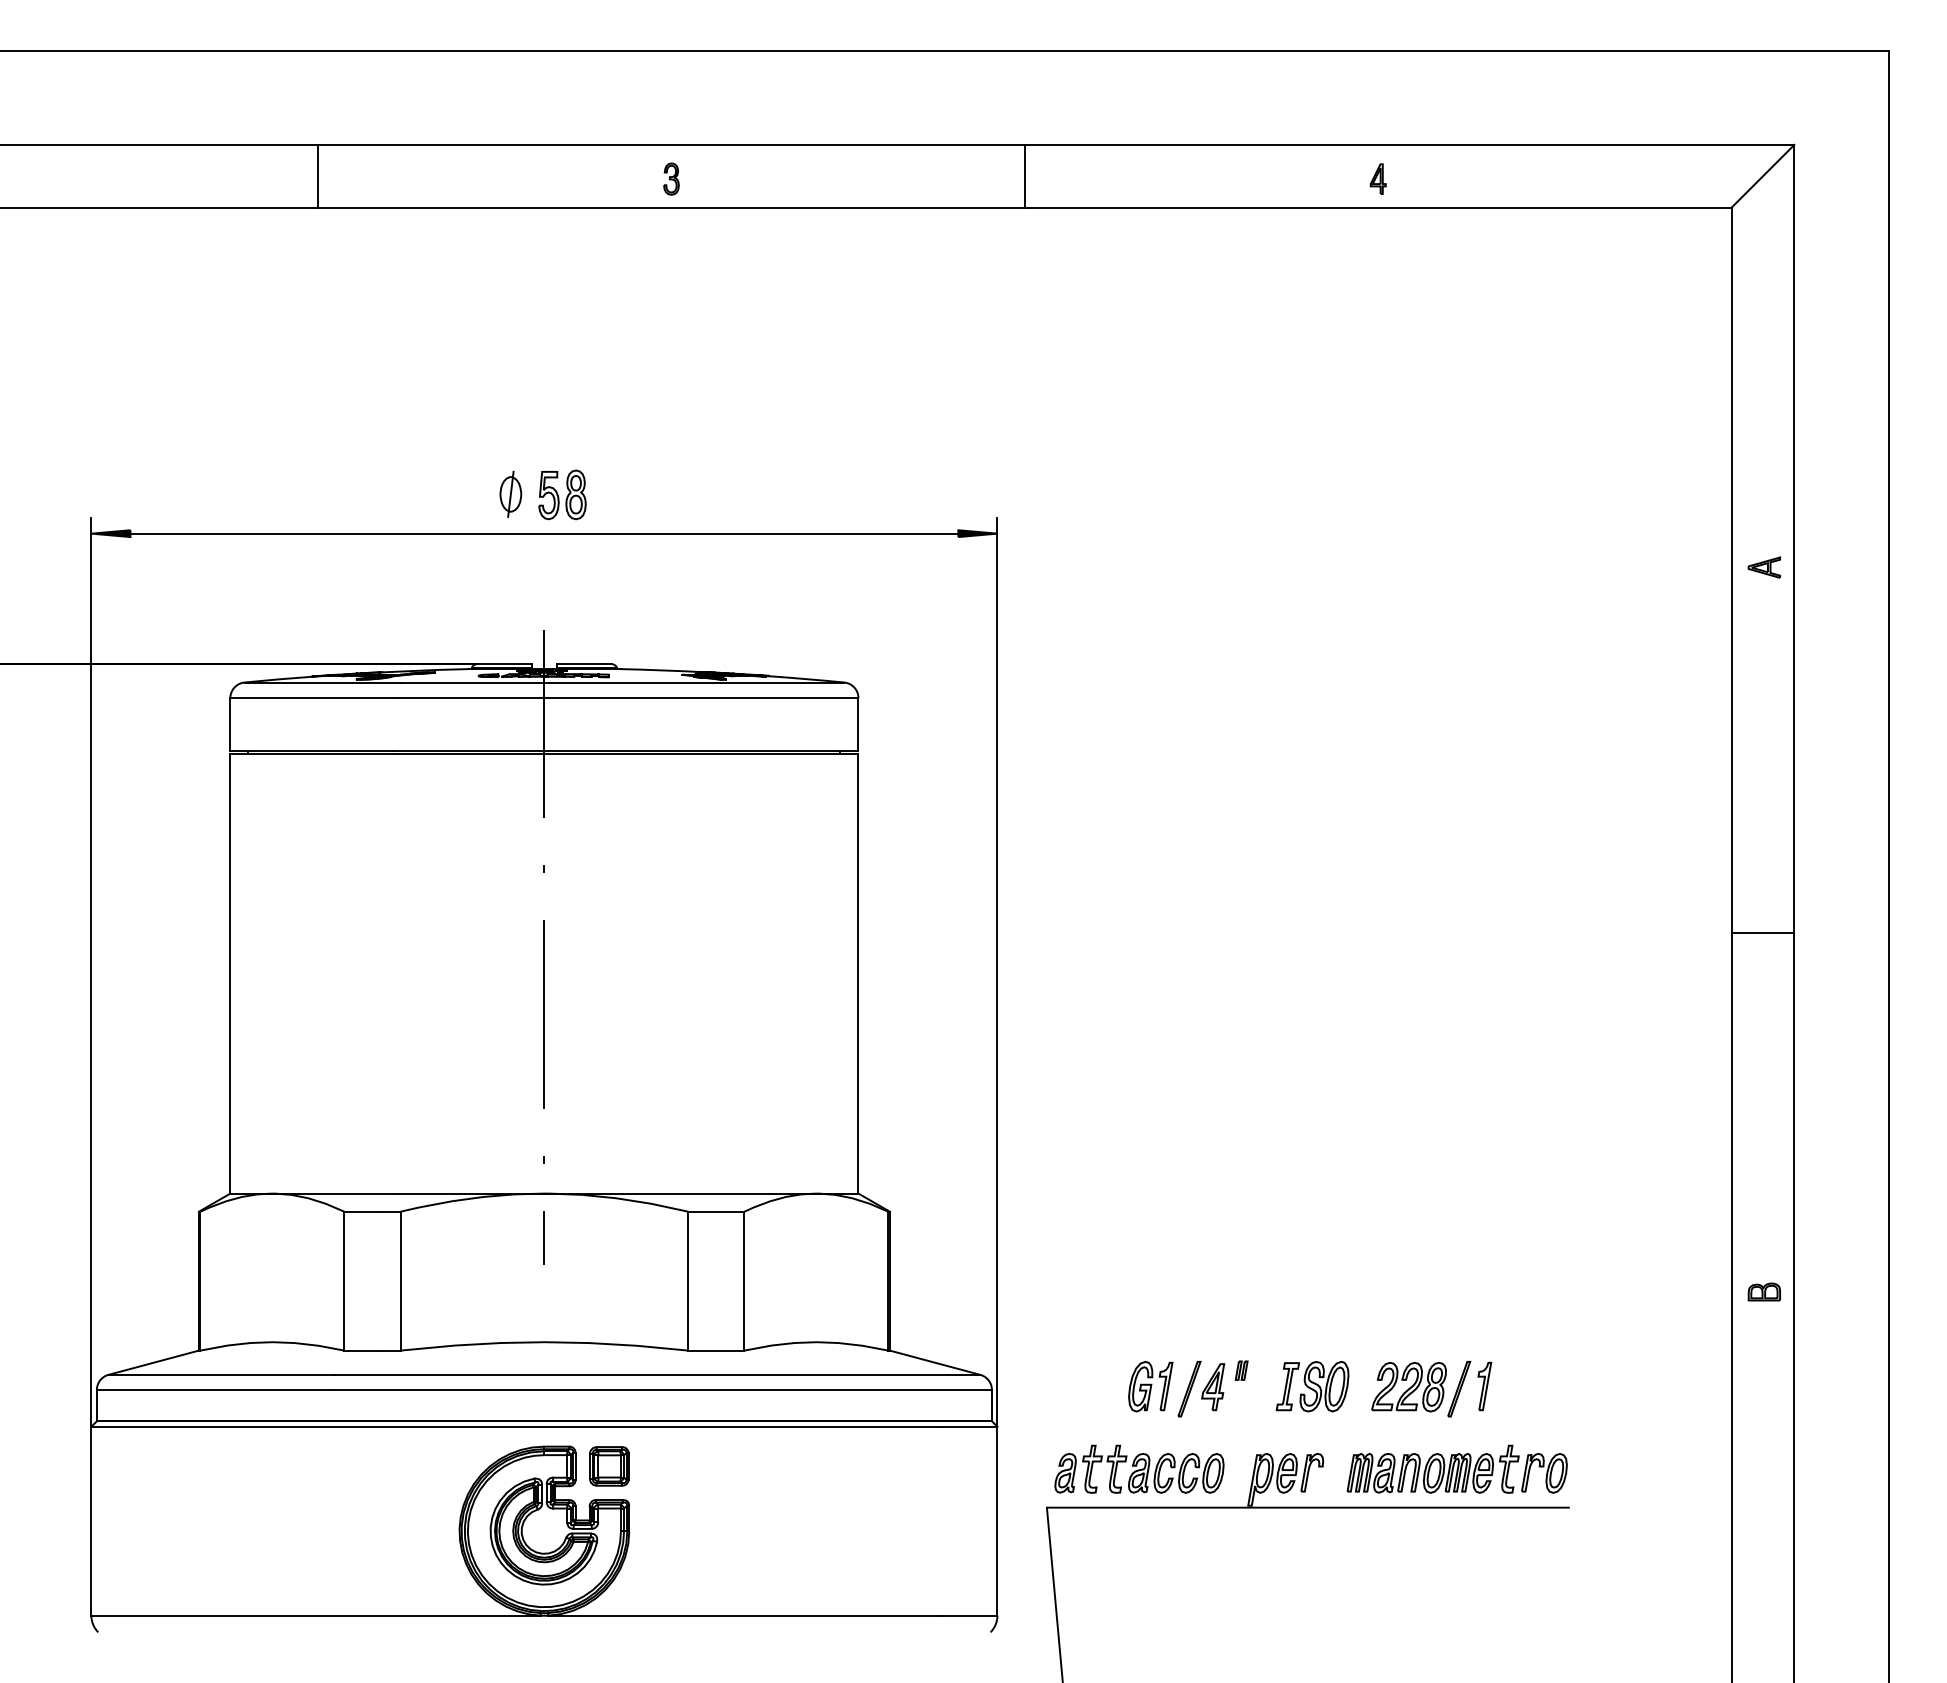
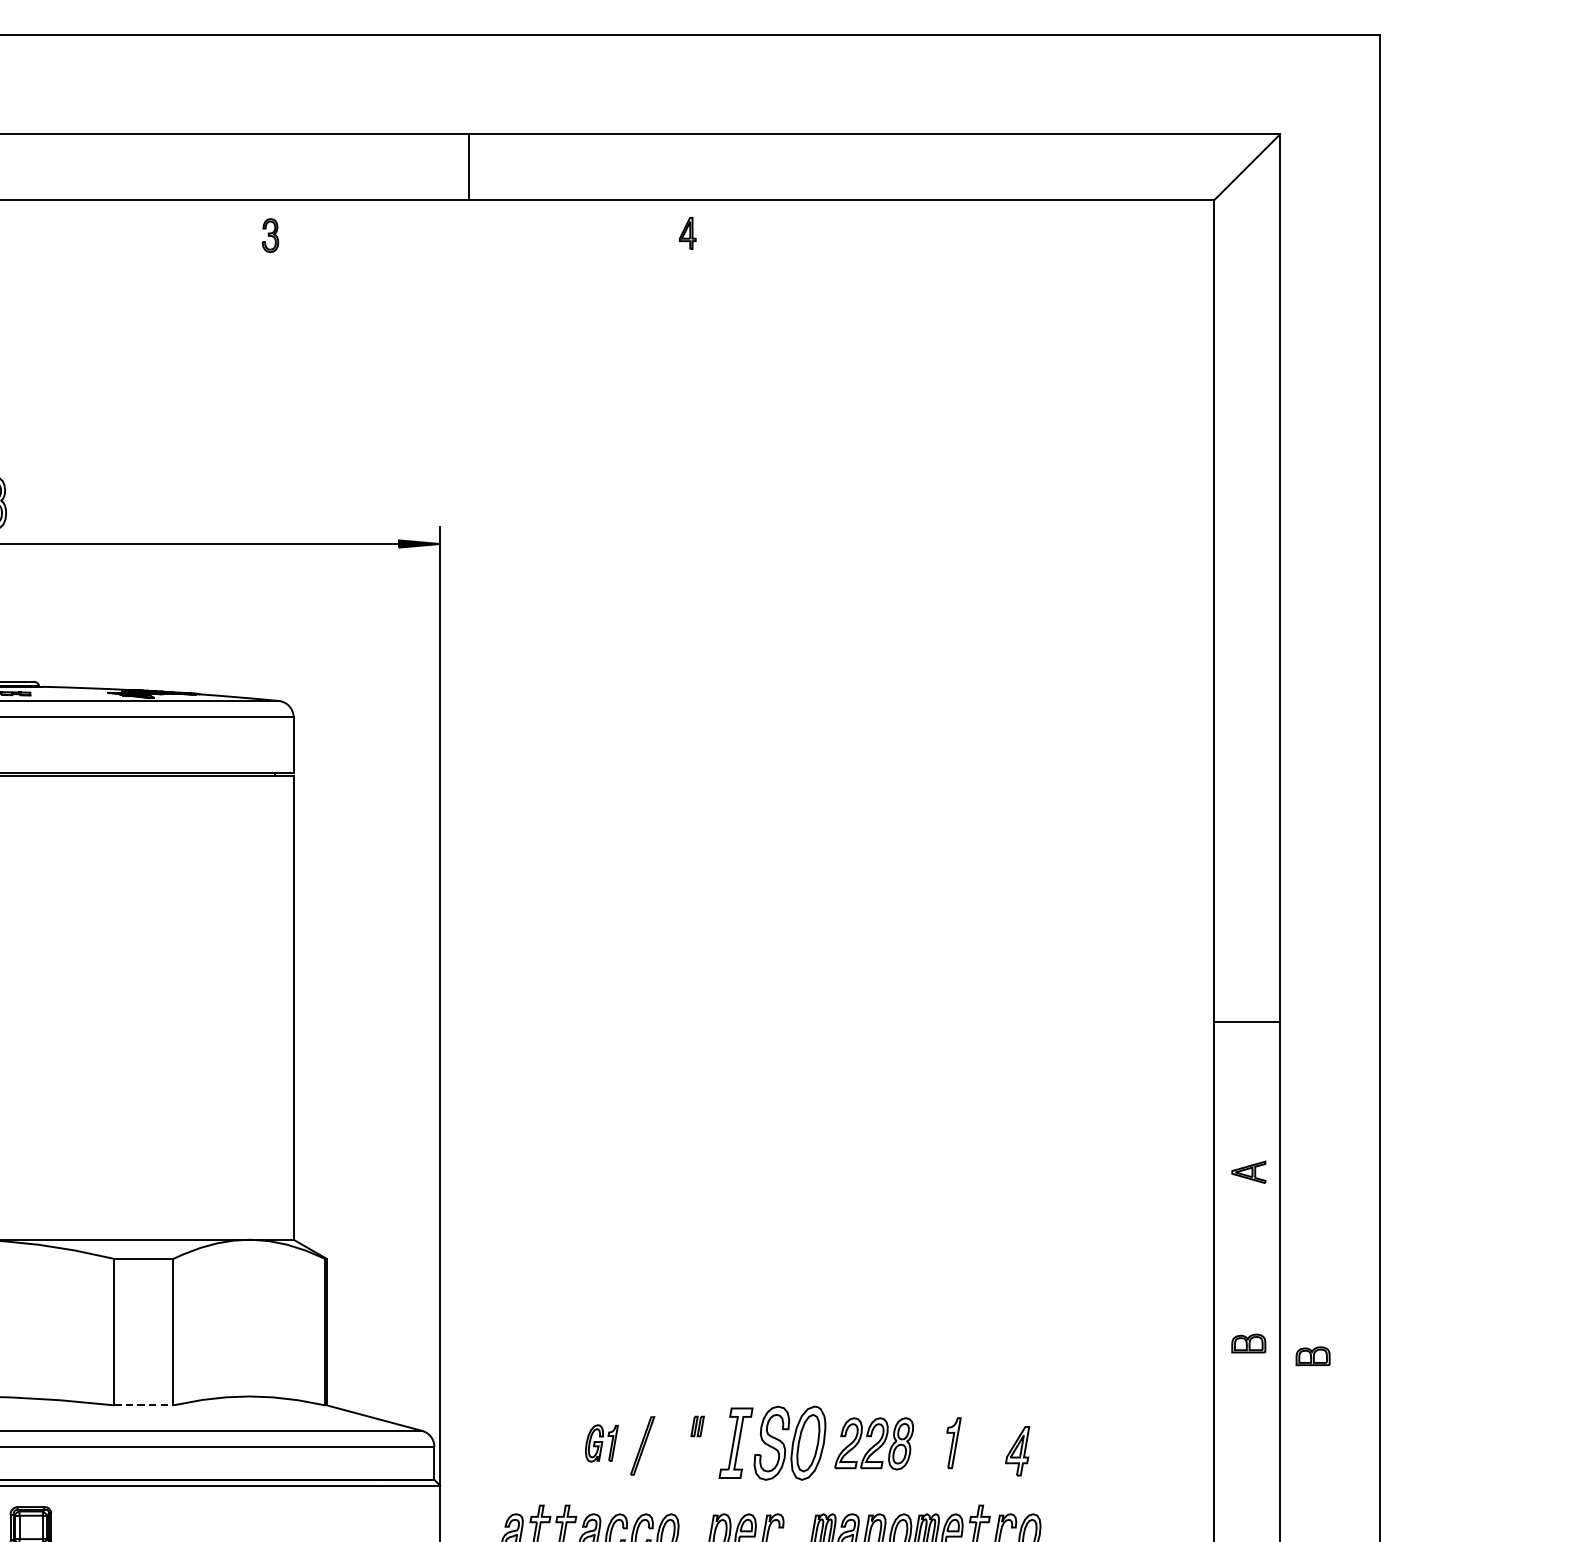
part: (671, 178) -> (270, 234), moved
part: (1377, 178) -> (686, 232), moved
part: (1763, 567) -> (1247, 1172), moved
line: (1762, 932) -> (1246, 1021), moved
part: (1824, 1303) -> (1312, 1355), added
line: (716, 1350) -> (143, 1405), solid -> dashed
part: (1150, 1386) -> (601, 1443), size x0.7
part: (1312, 1386) -> (772, 1443), size x1.4
part: (1213, 1387) -> (1017, 1451), moved
part: (1459, 1389) -> (927, 1446), removed

